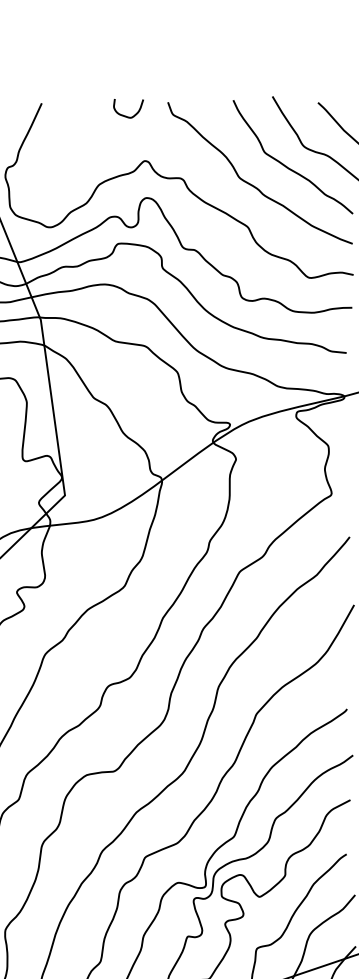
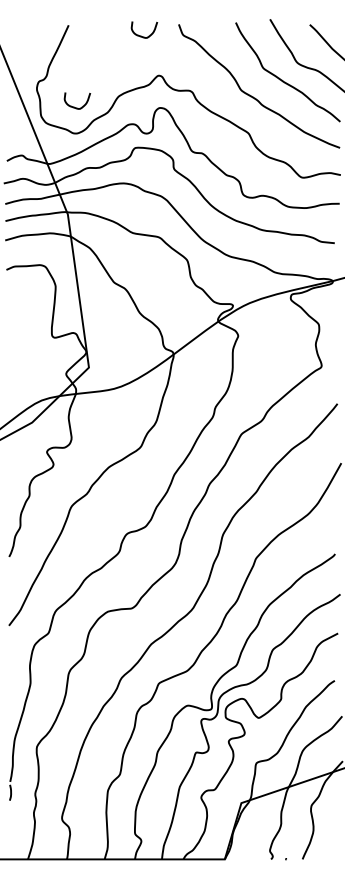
curve: (48, 196) -> (74, 106), added

